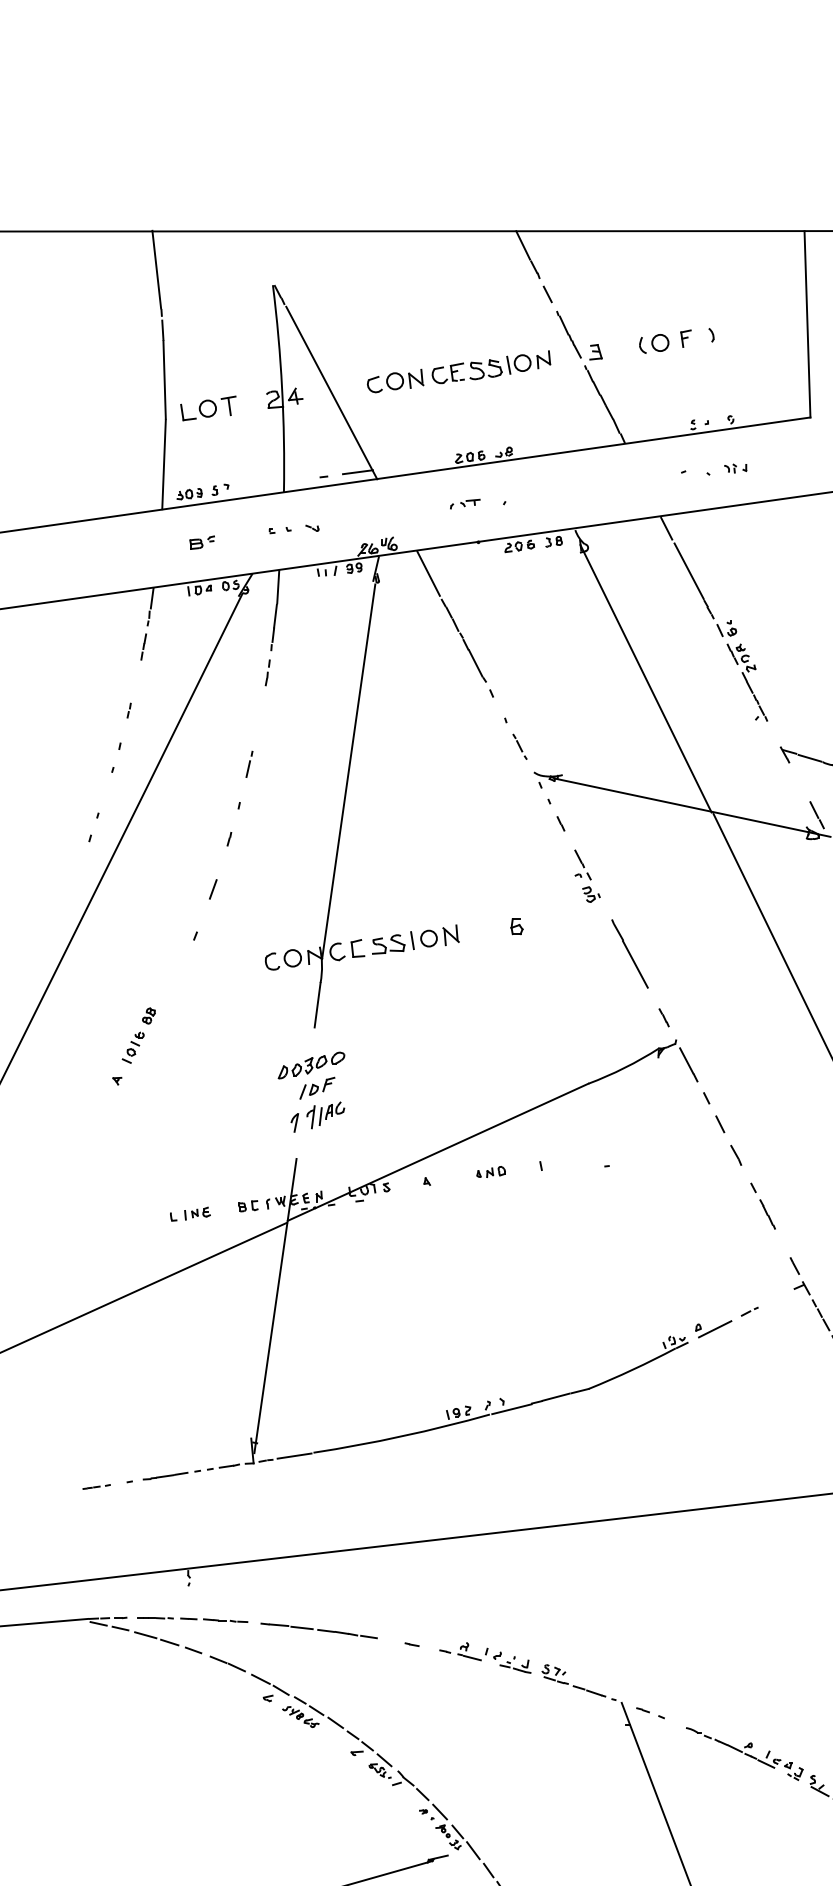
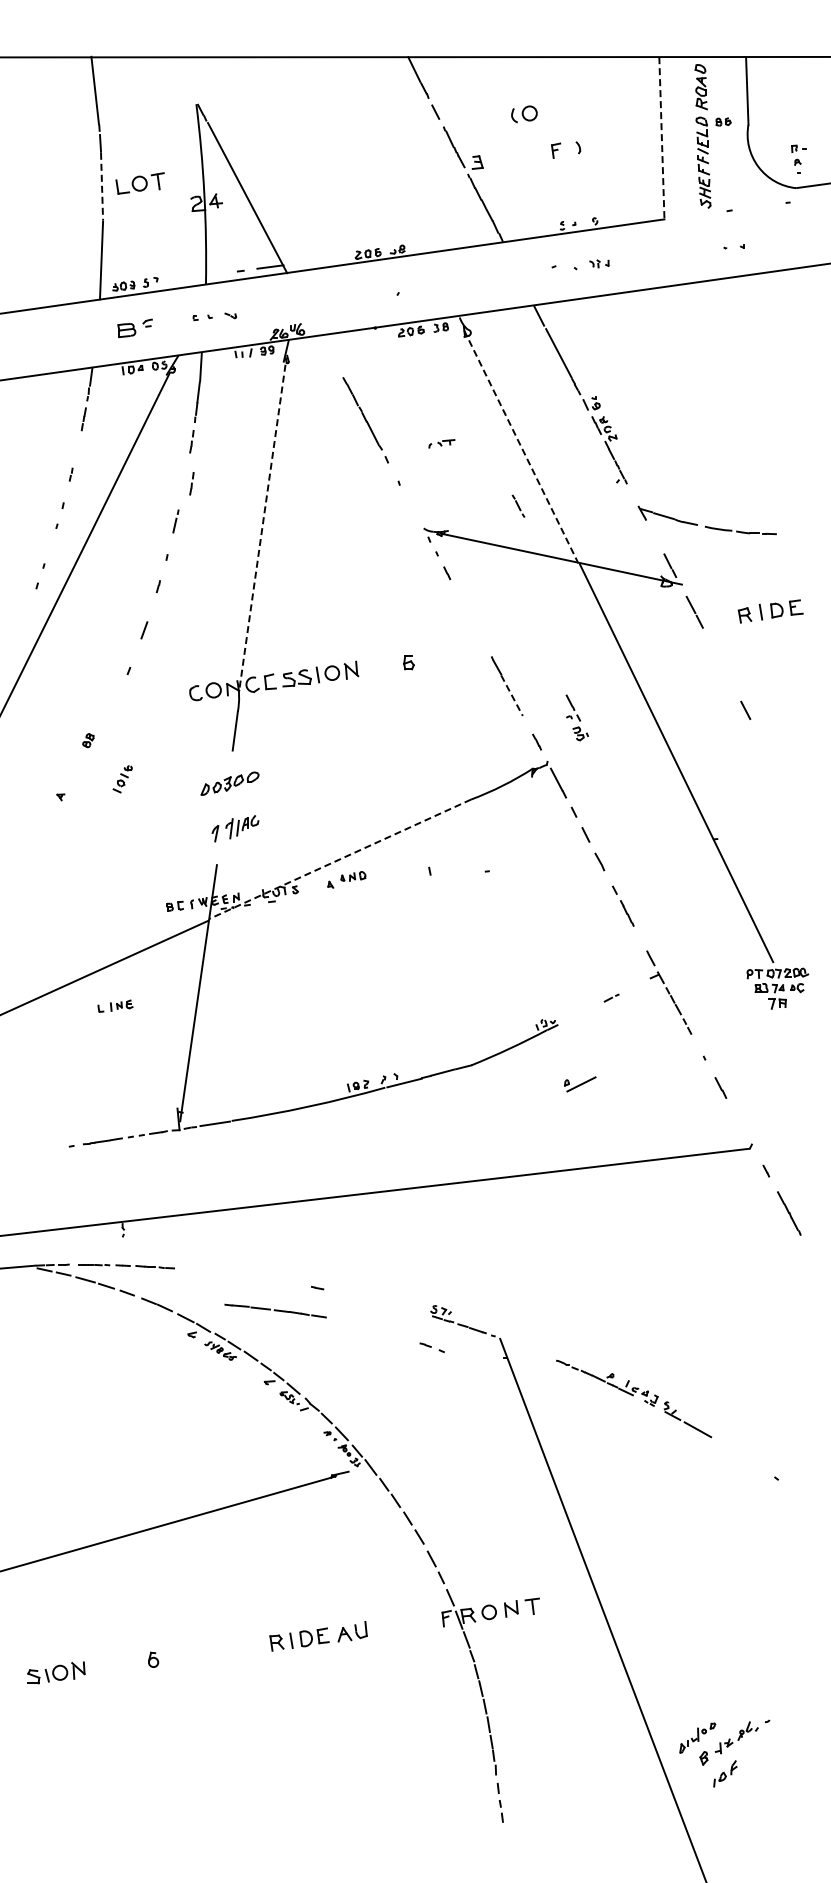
line: (807, 324) -> (661, 138), solid -> dashed
part: (654, 344) -> (524, 114), moved
part: (459, 371) -> (358, 179), removed
line: (165, 379) -> (102, 186), solid -> dashed
part: (207, 408) -> (139, 183), moved
part: (464, 503) -> (441, 443), moved
part: (201, 542) -> (134, 328), size x1.6
line: (428, 573) -> (331, 355), removed
line: (646, 678) -> (521, 446), solid -> dashed
line: (267, 720) -> (191, 483), added
line: (519, 746) -> (518, 505), moved
line: (348, 771) -> (262, 527), solid -> dashed
part: (586, 875) -> (576, 717), moved
line: (635, 964) -> (512, 695), solid -> dashed
part: (132, 1048) -> (122, 779), moved
part: (316, 1088) -> (234, 803), removed
line: (438, 1152) -> (340, 859), solid -> dashed
part: (491, 1172) -> (353, 876), moved
part: (190, 1213) -> (115, 1005), moved
part: (714, 1329) -> (580, 1084), moved
line: (96, 1486) -> (42, 1150), removed
part: (319, 1630) -> (275, 1310), moved
part: (485, 1657) -> (381, 1299), removed
part: (649, 1712) -> (431, 1347), moved

